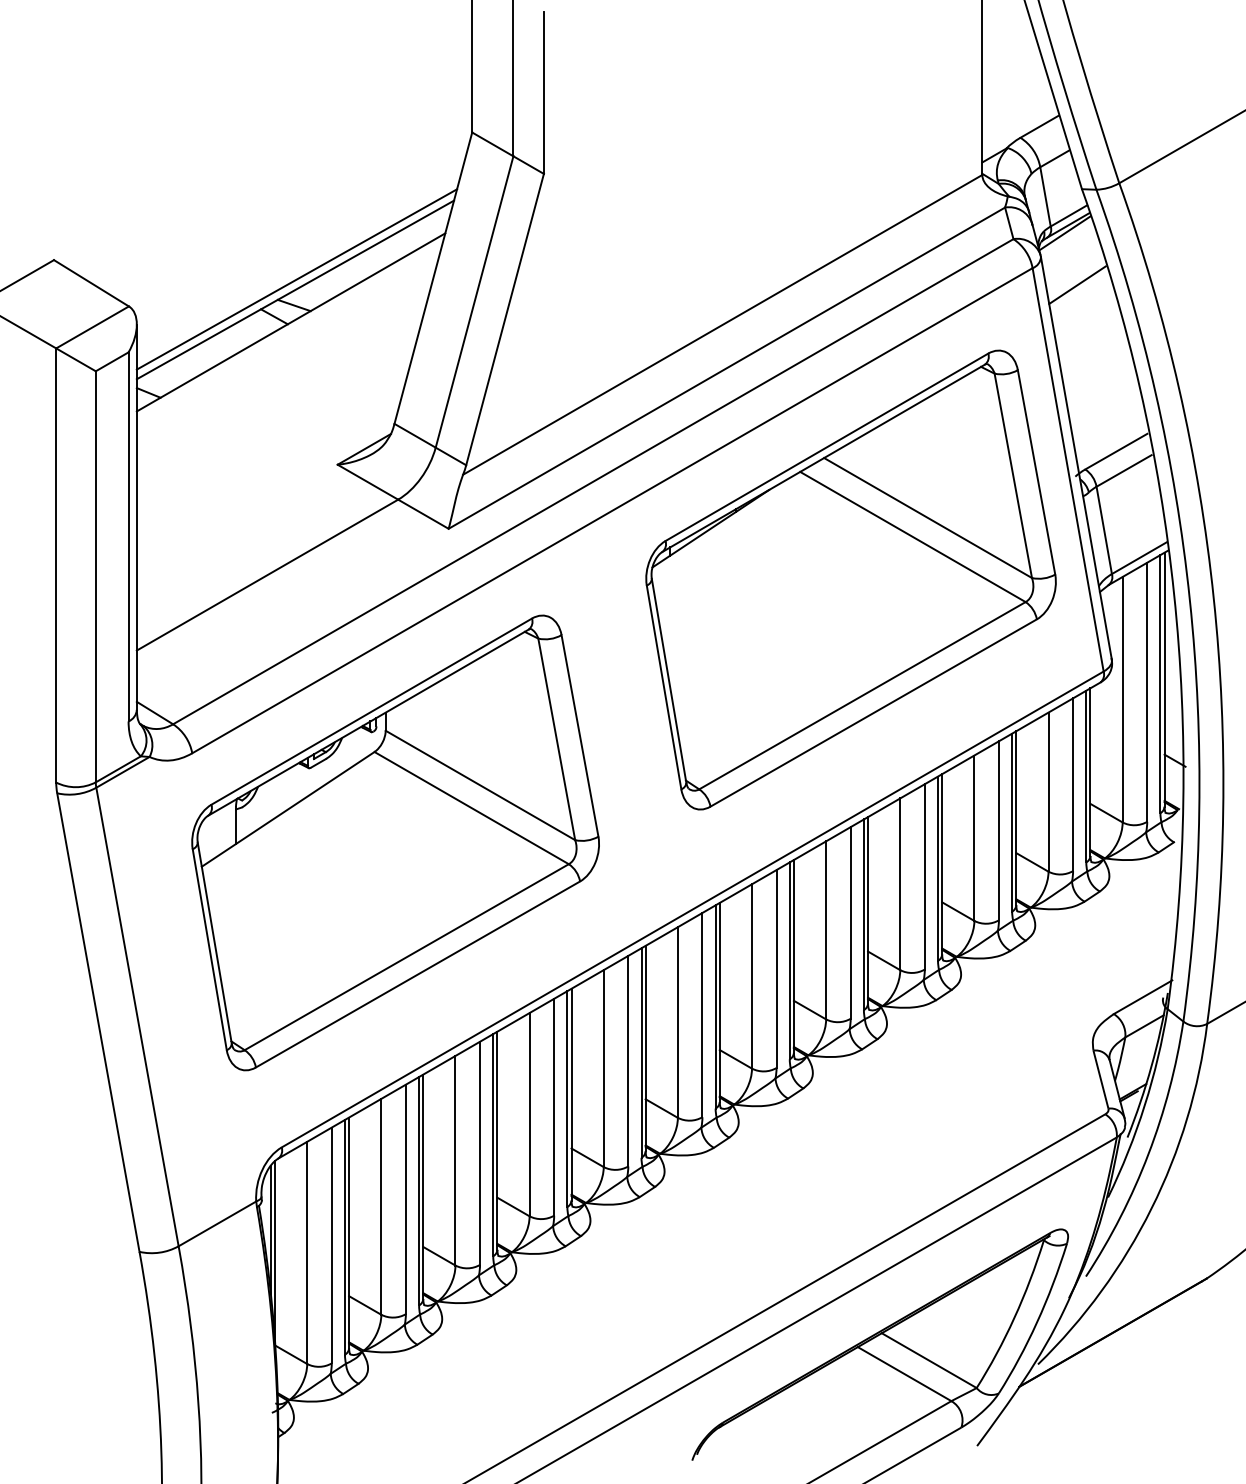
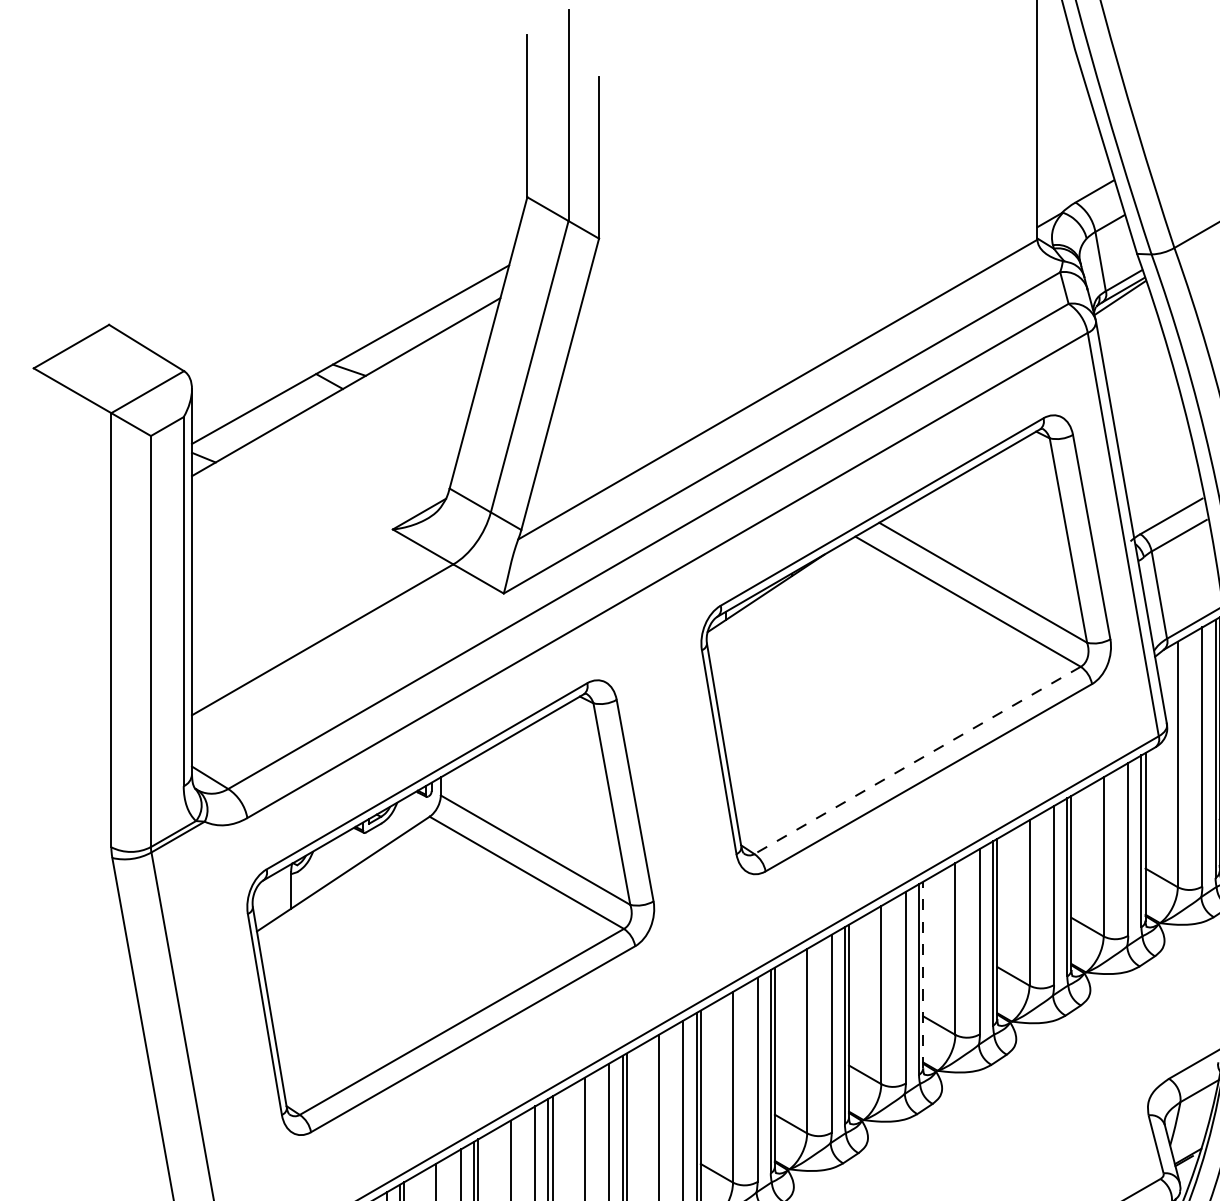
line: (296, 279) -> (351, 344), removed
line: (1077, 284) -> (1132, 349), removed
line: (862, 695) -> (917, 760), solid -> dashed
line: (868, 909) -> (923, 974), solid -> dashed

